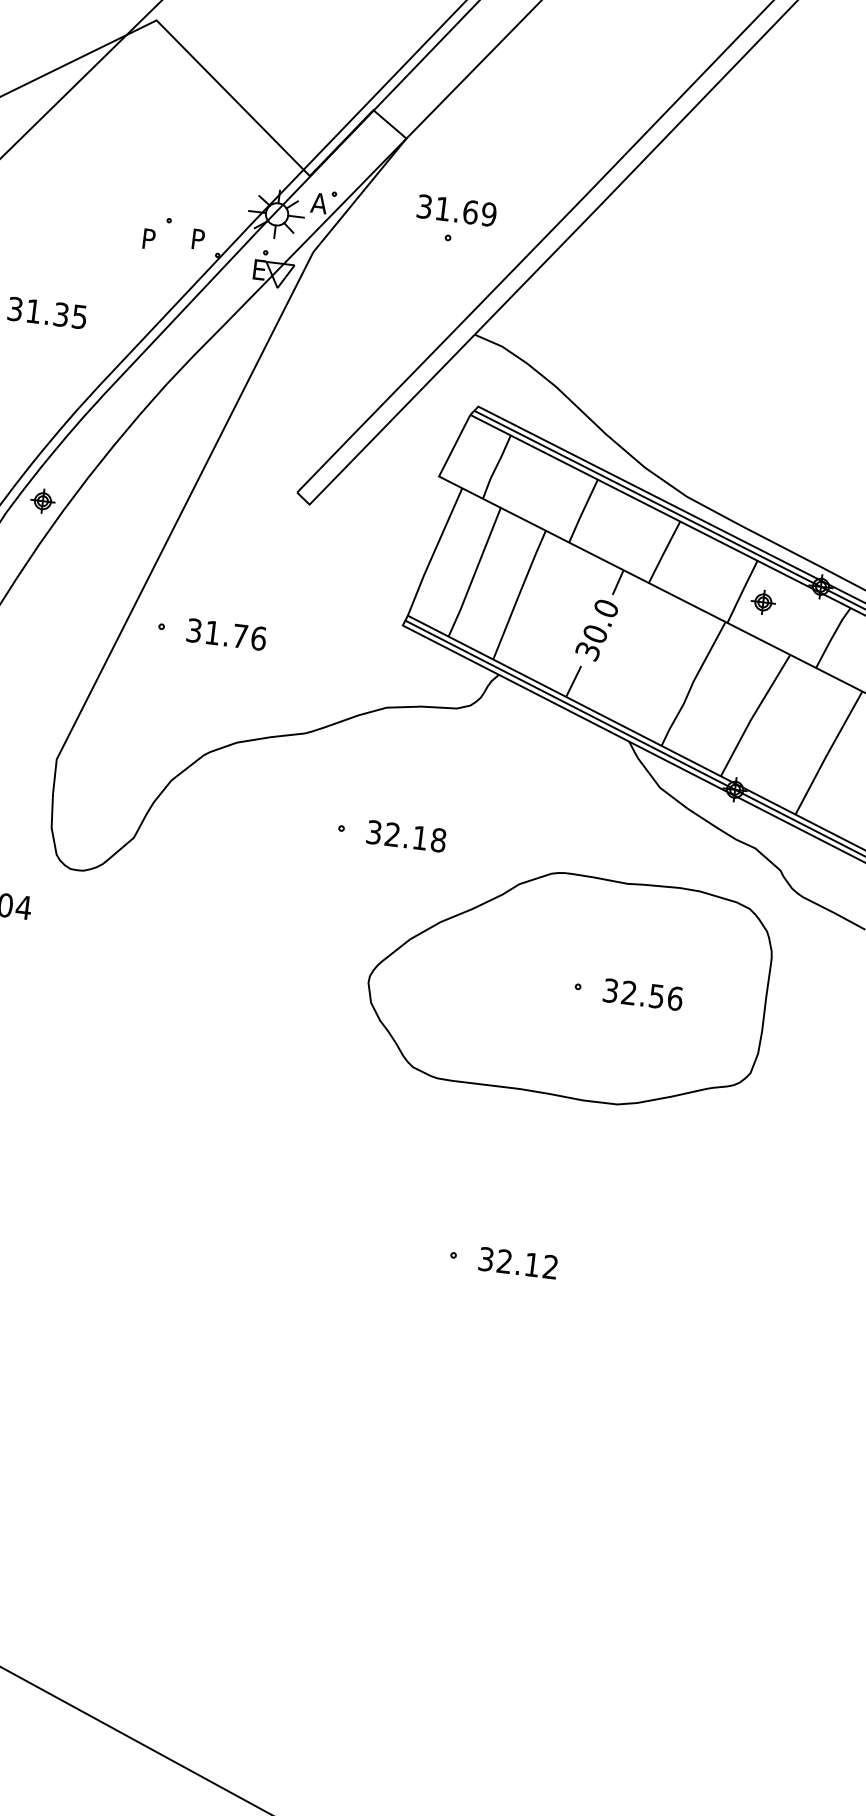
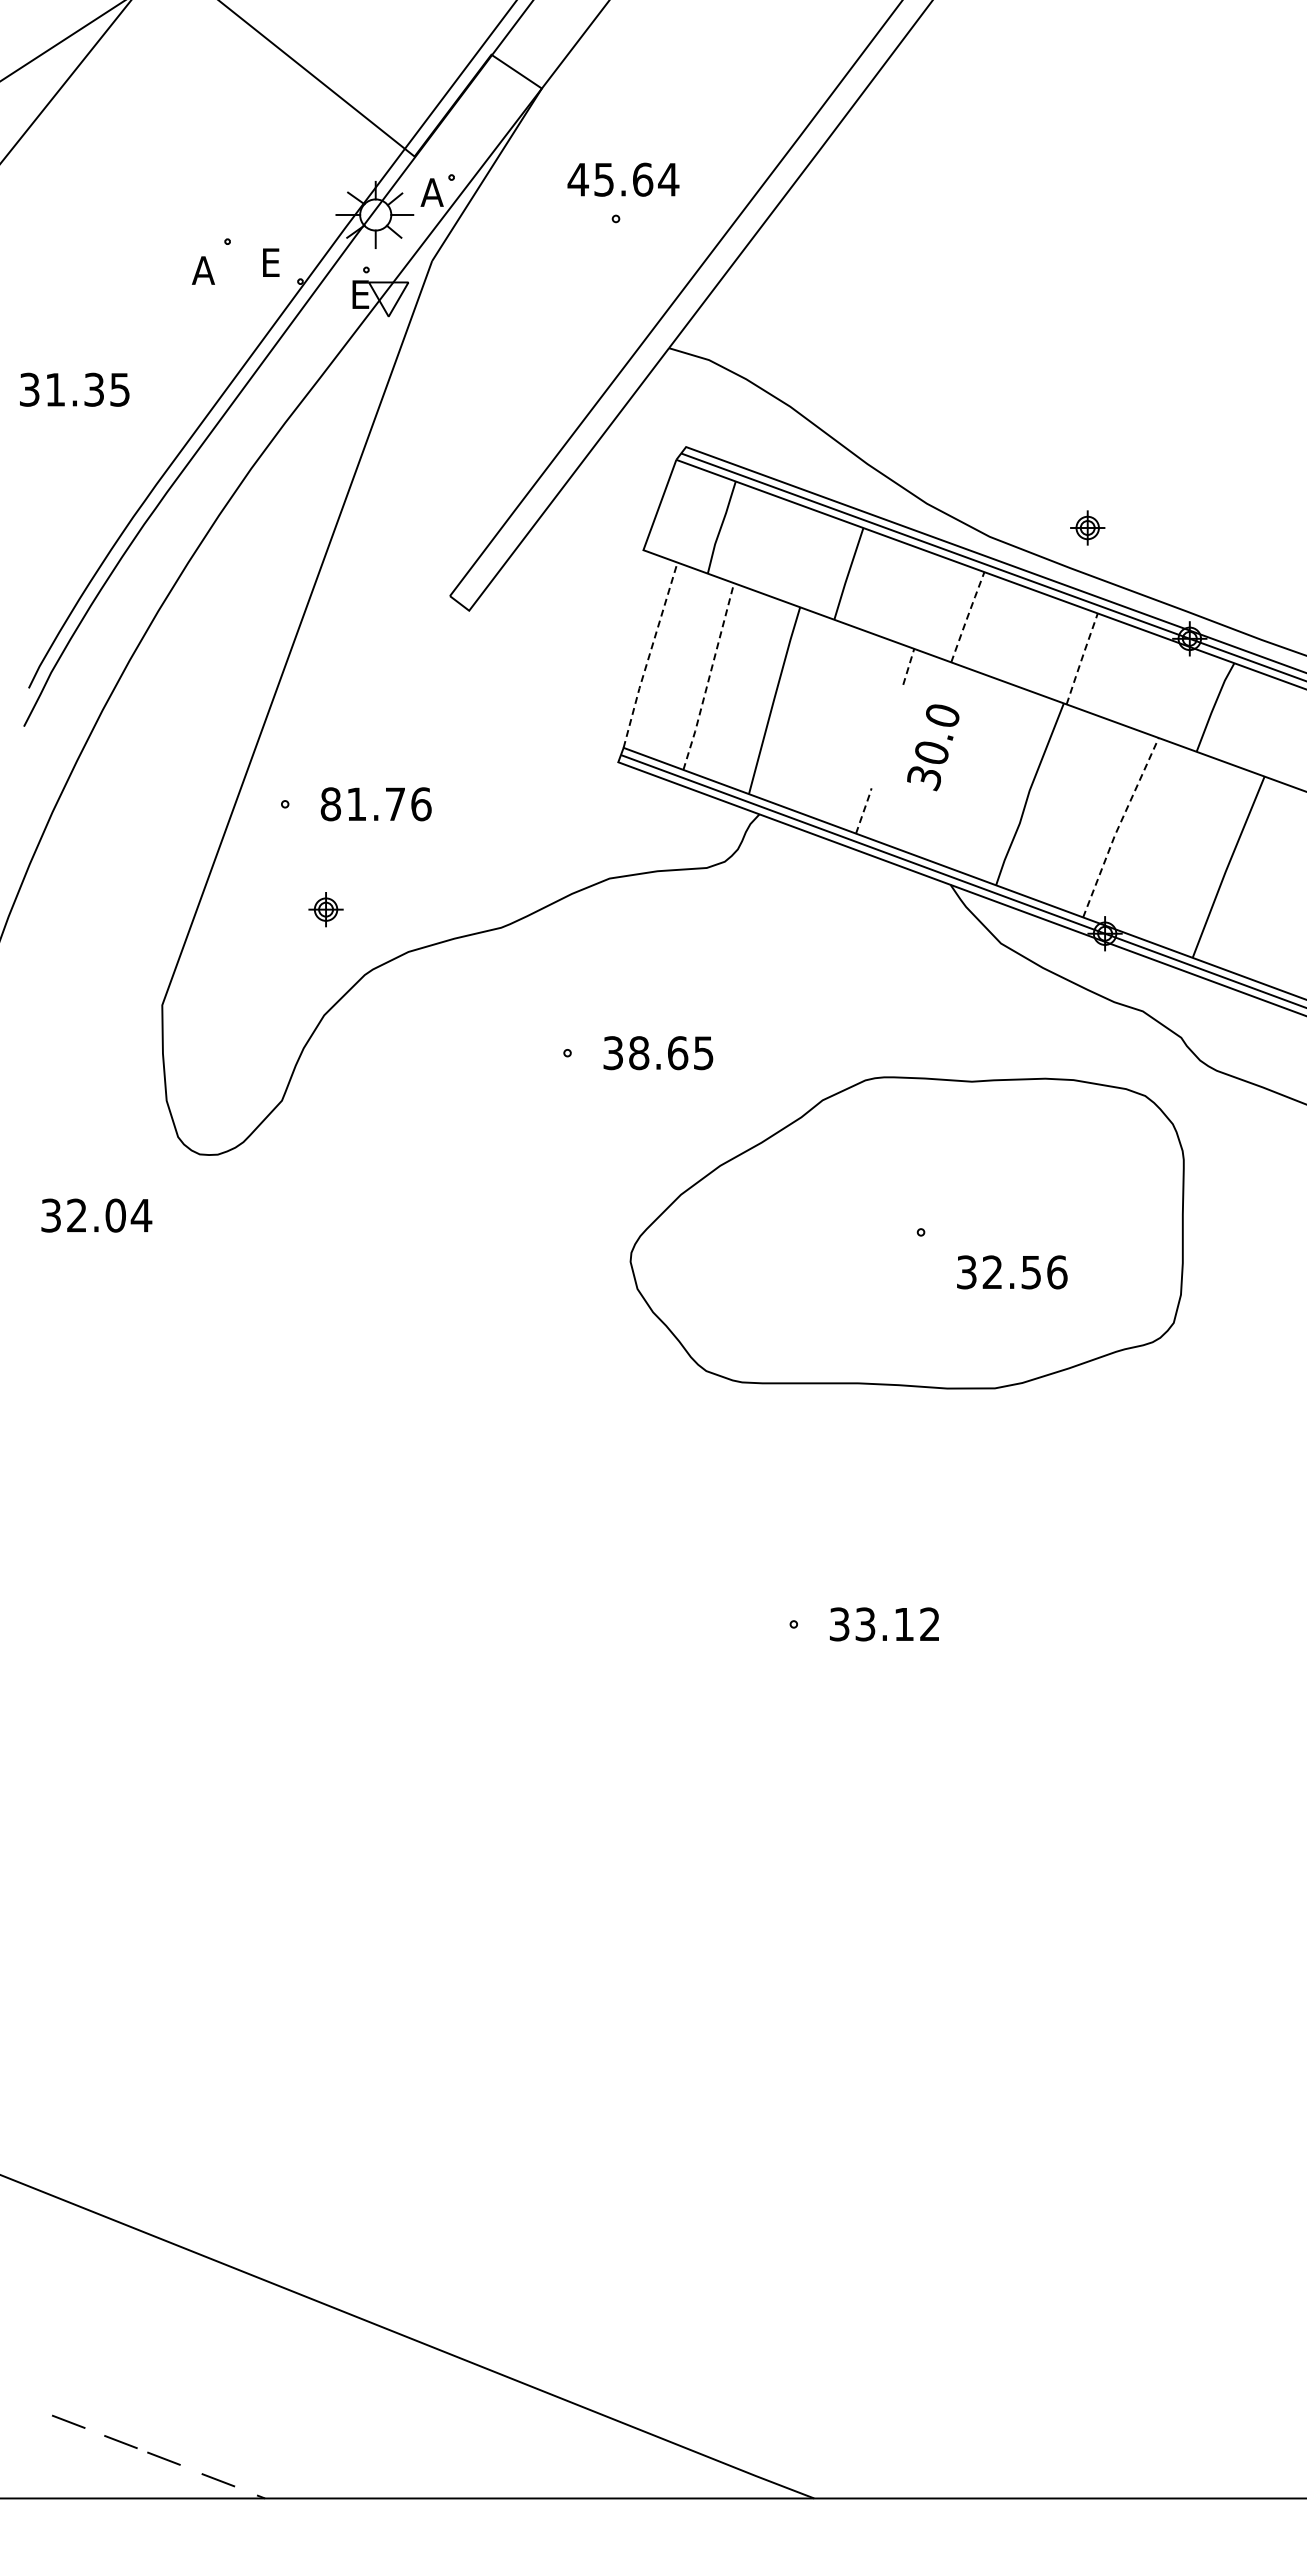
text: (456, 210) -> (623, 179), 31.69 -> 45.64
text: (148, 239) -> (202, 270), P -> A
text: (199, 239) -> (272, 262), P -> E
part: (42, 501) -> (325, 909), moved
line: (434, 552) -> (649, 655), solid -> dashed
line: (664, 552) -> (967, 617), solid -> dashed
line: (475, 572) -> (709, 677), solid -> dashed
line: (618, 582) -> (908, 666), solid -> dashed
line: (742, 591) -> (1082, 658), solid -> dashed
part: (763, 602) -> (1087, 527), moved
text: (193, 630) -> (330, 804), 31.76 -> 81.76
text: (597, 630) -> (933, 747), moved
line: (574, 681) -> (864, 810), solid -> dashed
line: (753, 715) -> (1118, 827), solid -> dashed
text: (415, 837) -> (671, 1053), 32.18 -> 38.65
text: (643, 994) -> (1012, 1272), moved
text: (504, 1261) -> (865, 1624), 32.12 -> 33.12

